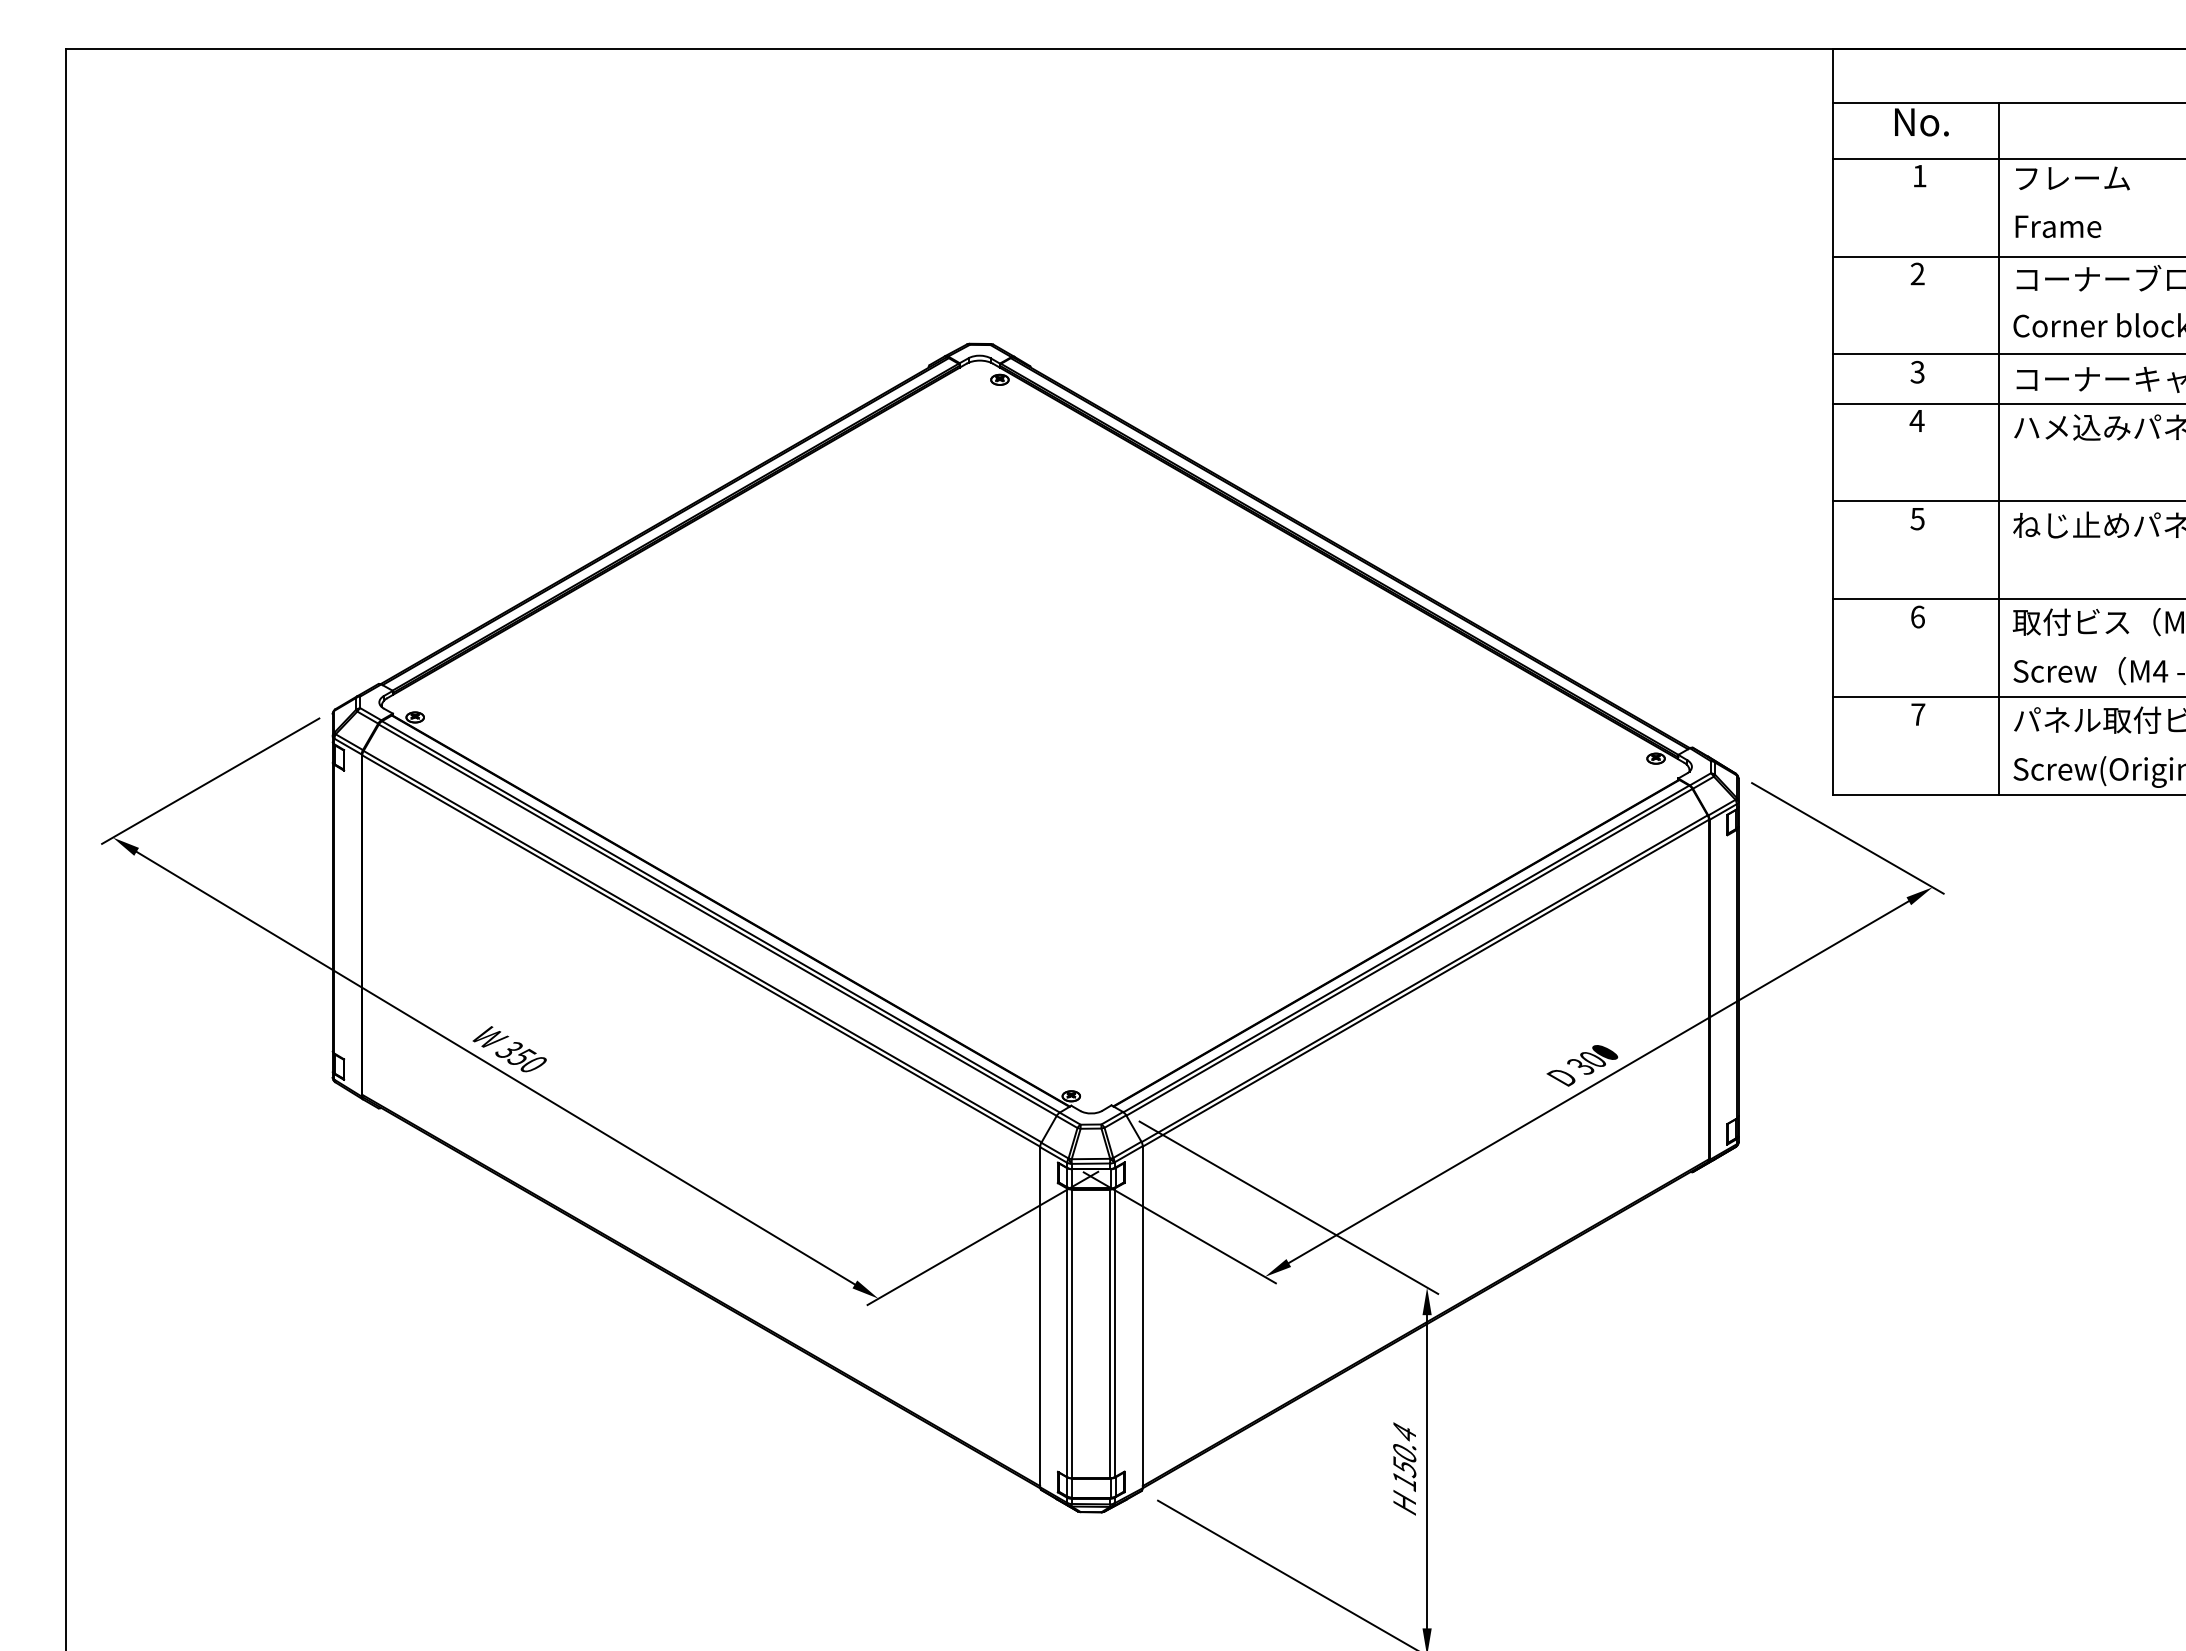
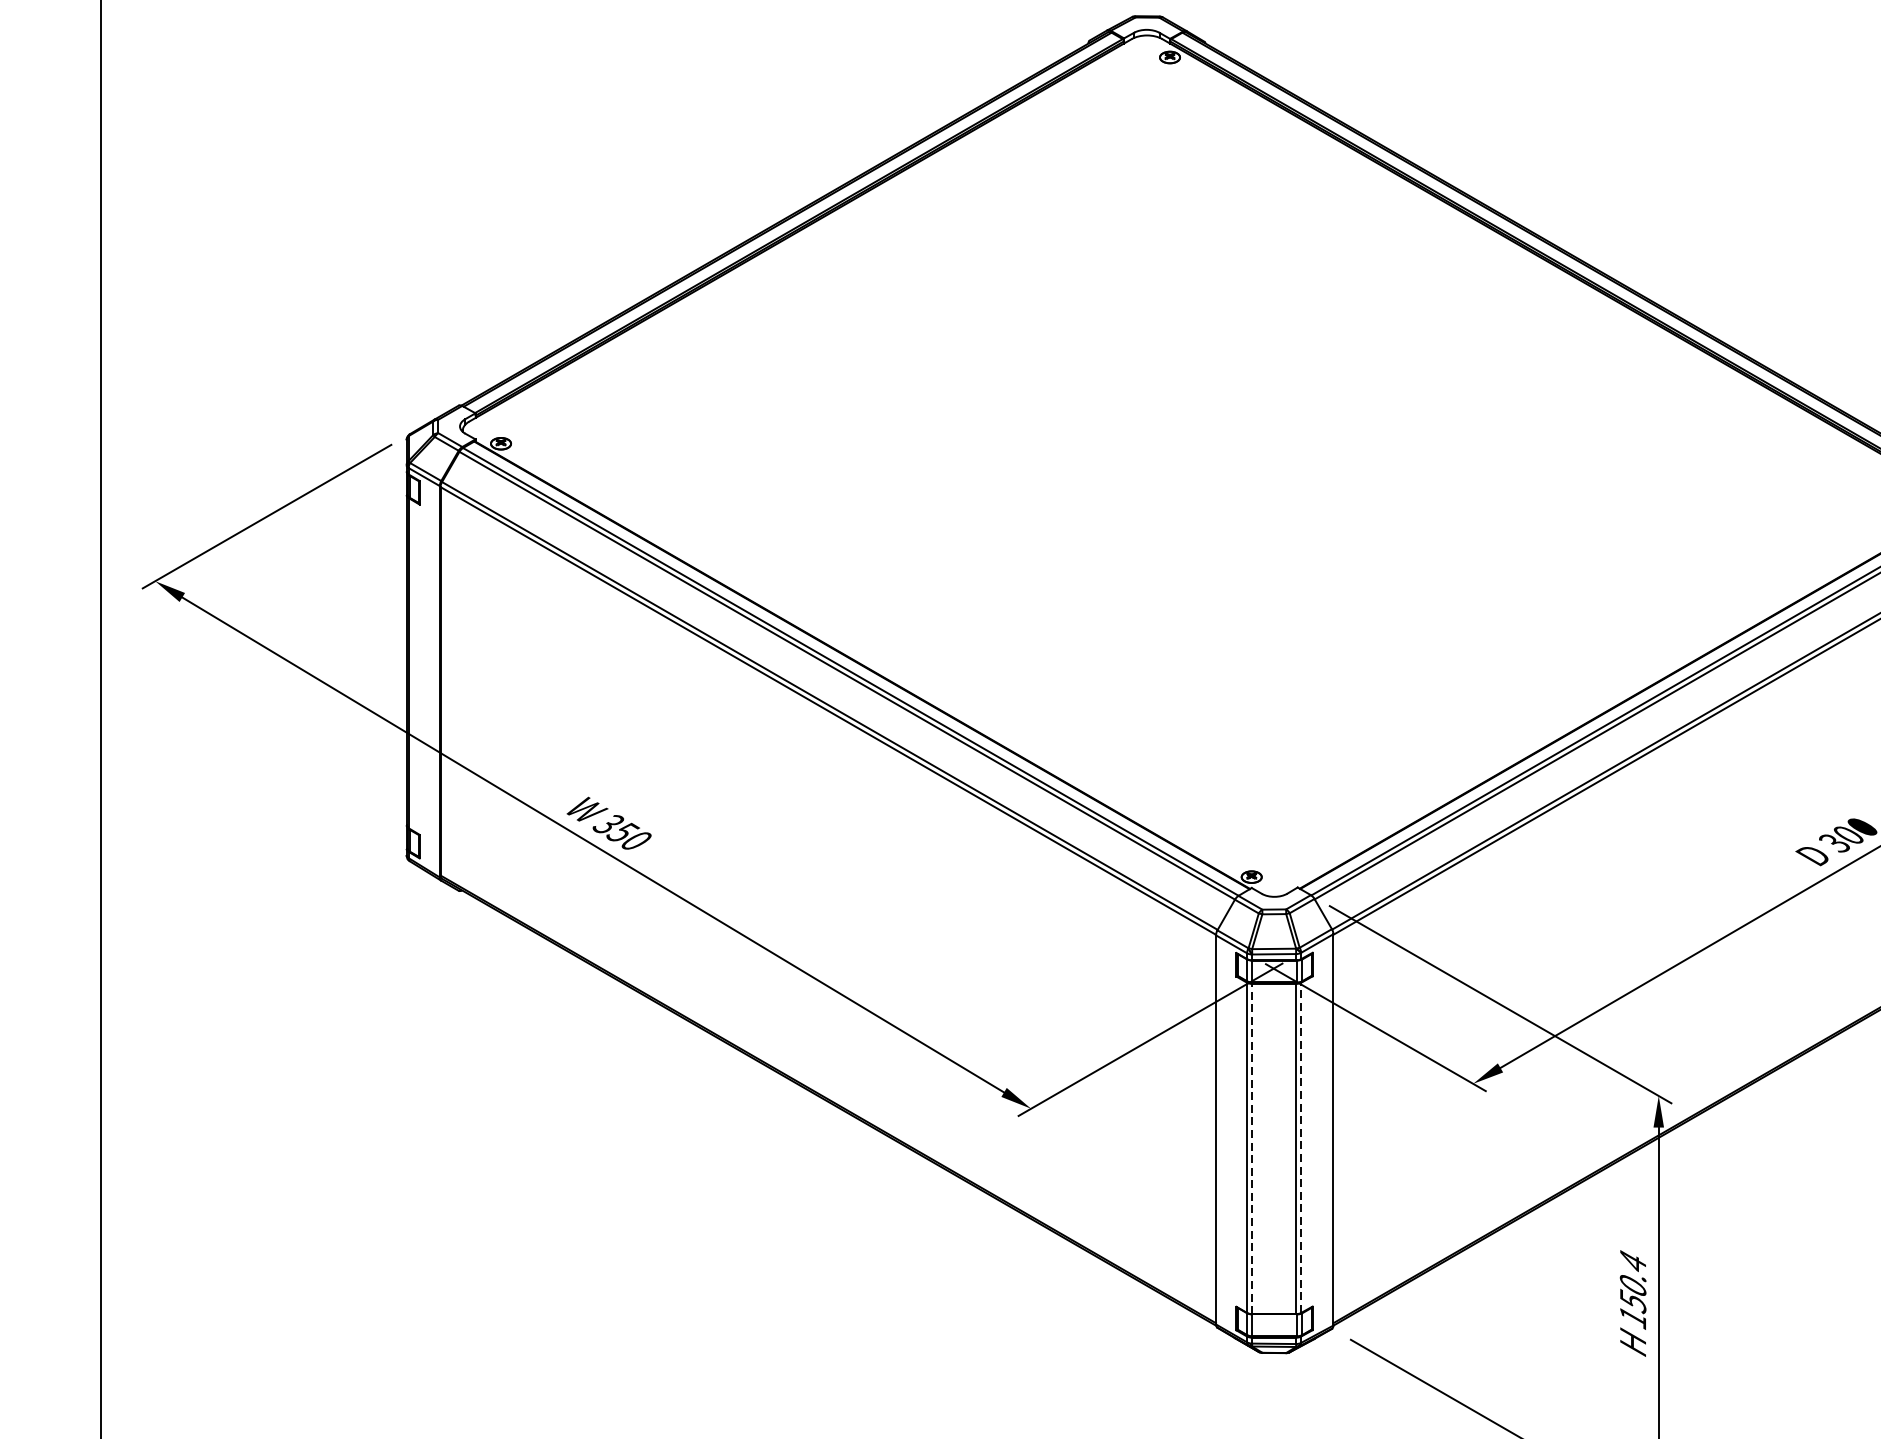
line: (1114, 1332) -> (1301, 1147), solid -> dashed
line: (1071, 1333) -> (1251, 1148), solid -> dashed

